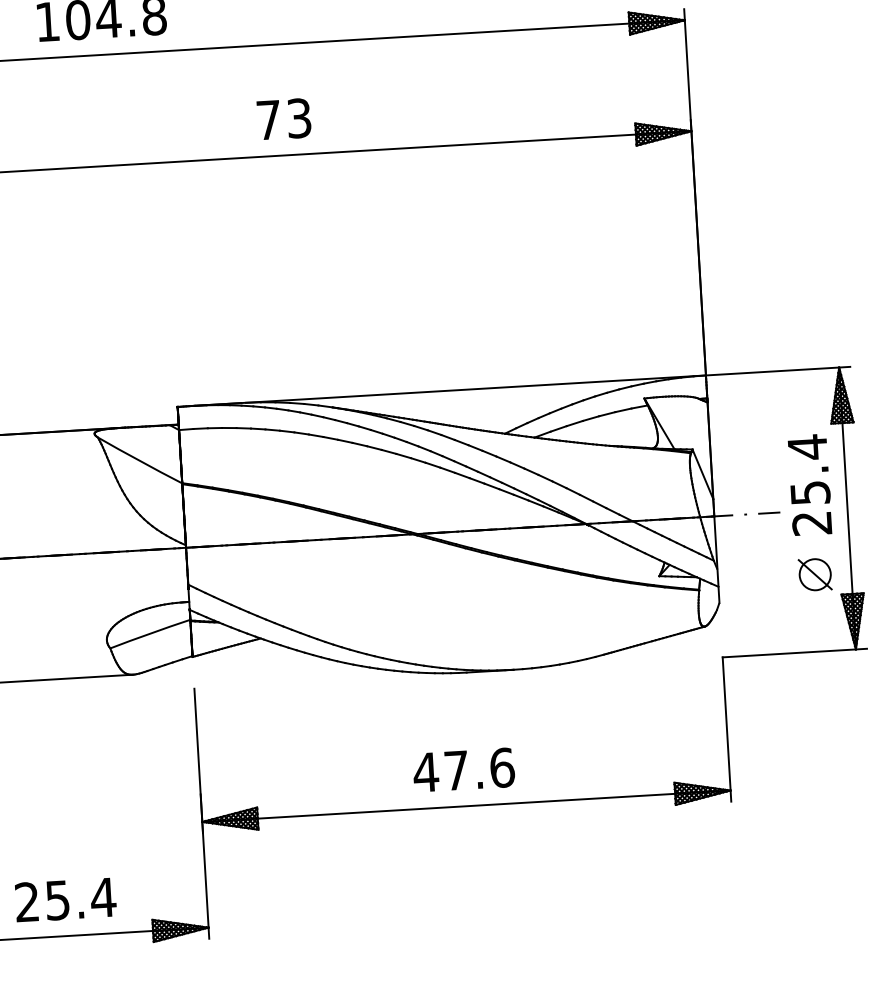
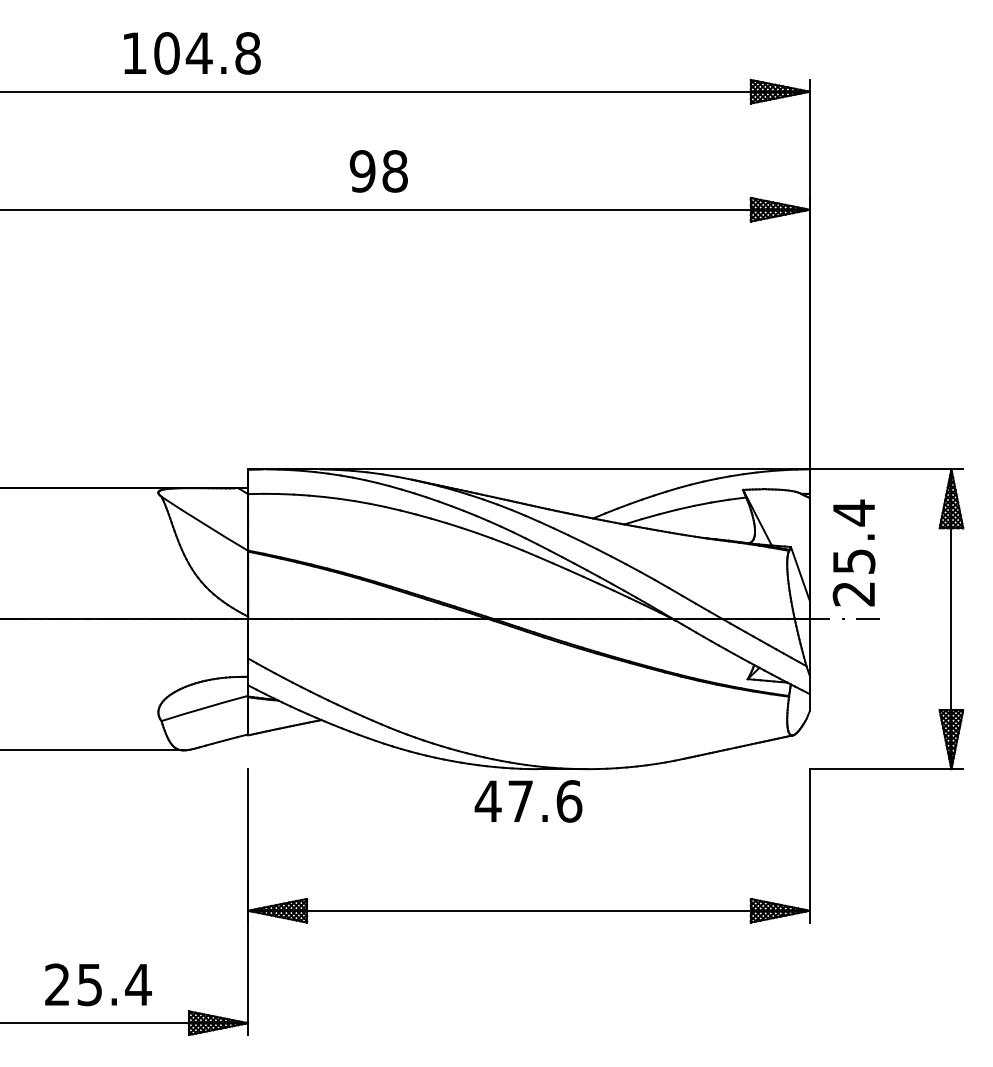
text: (283, 119) -> (378, 171), 73 -> 98
text: (809, 484) -> (853, 552), moved
part: (814, 573) -> (912, 686), removed
text: (463, 770) -> (528, 801), moved

